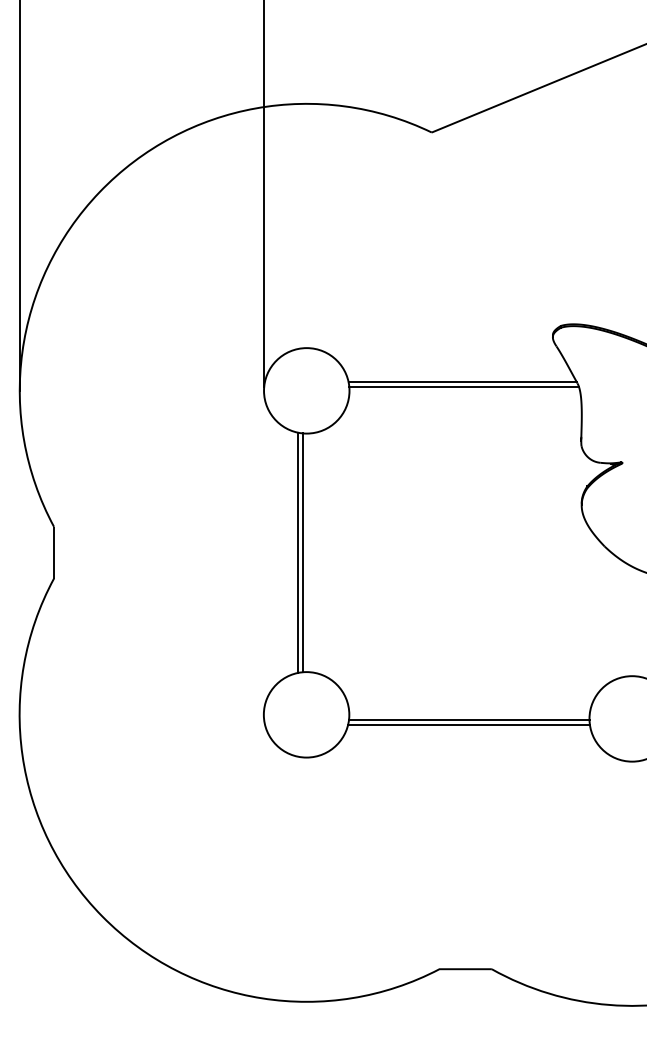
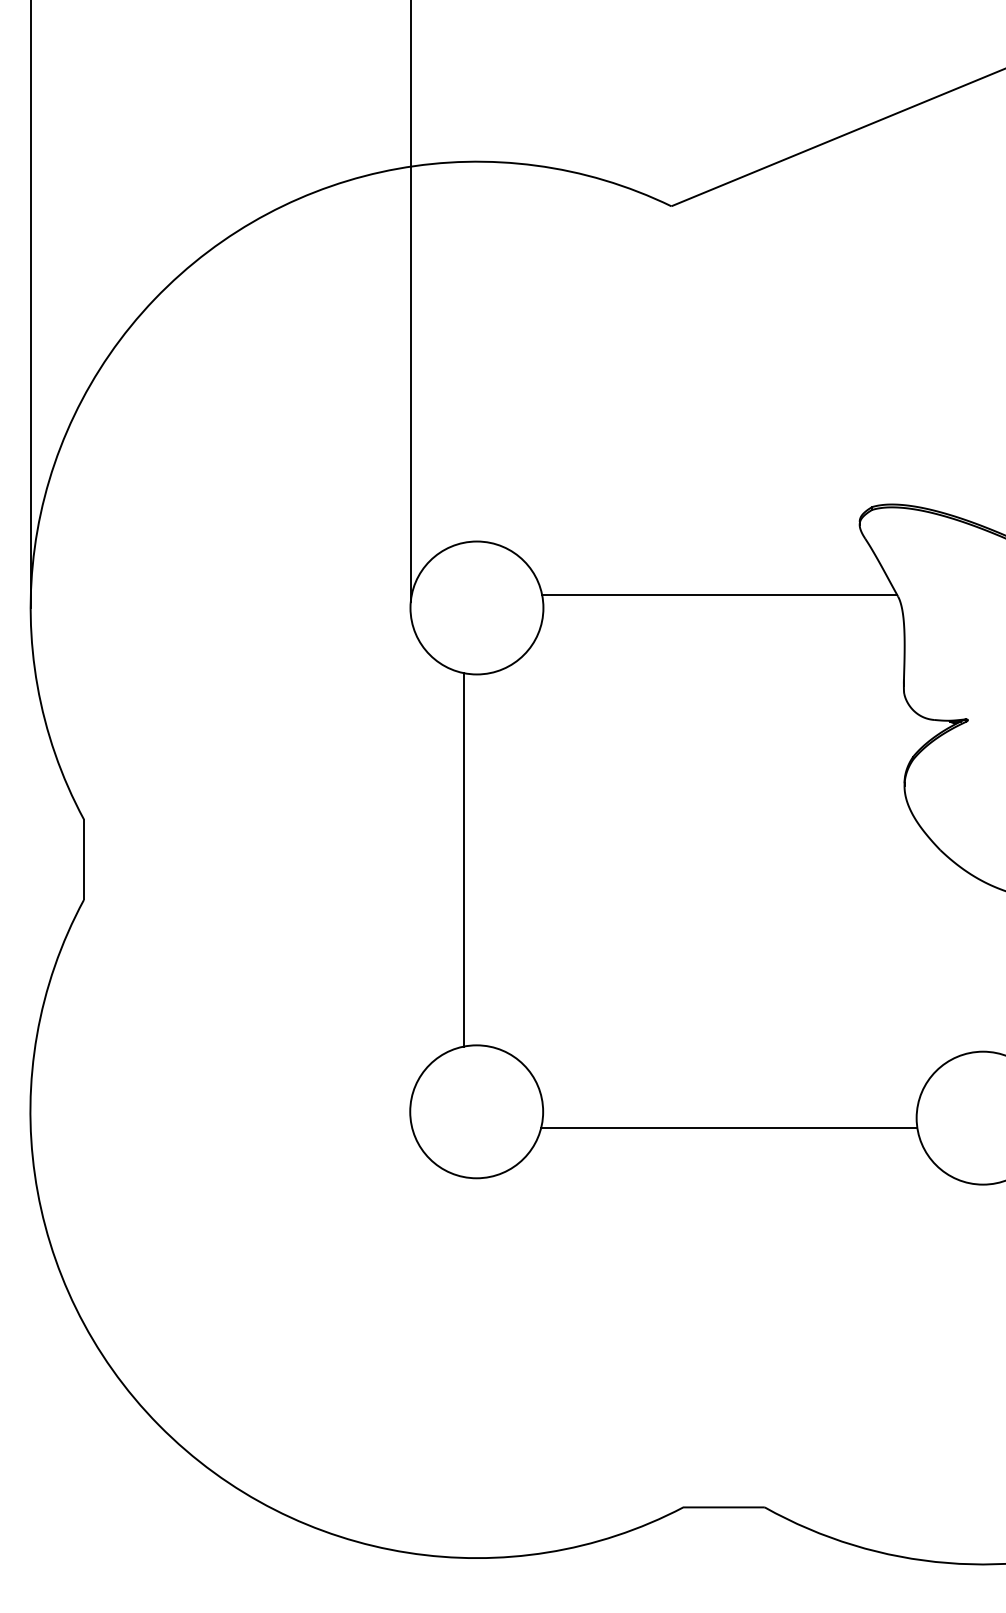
line: (464, 387) -> (722, 602), removed
line: (303, 552) -> (471, 859), removed
line: (469, 719) -> (730, 1119), removed

